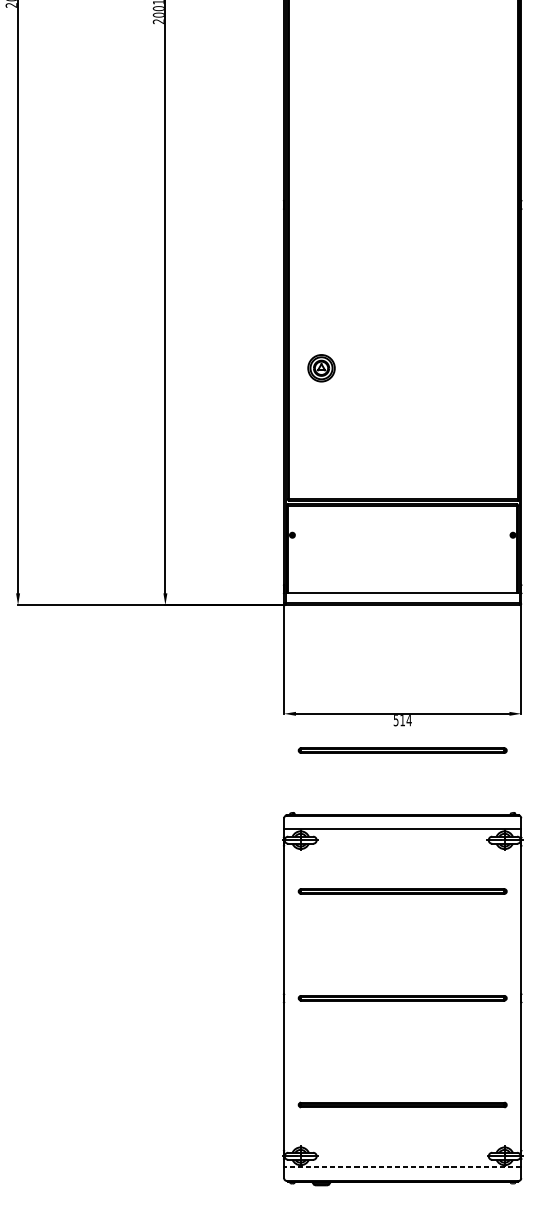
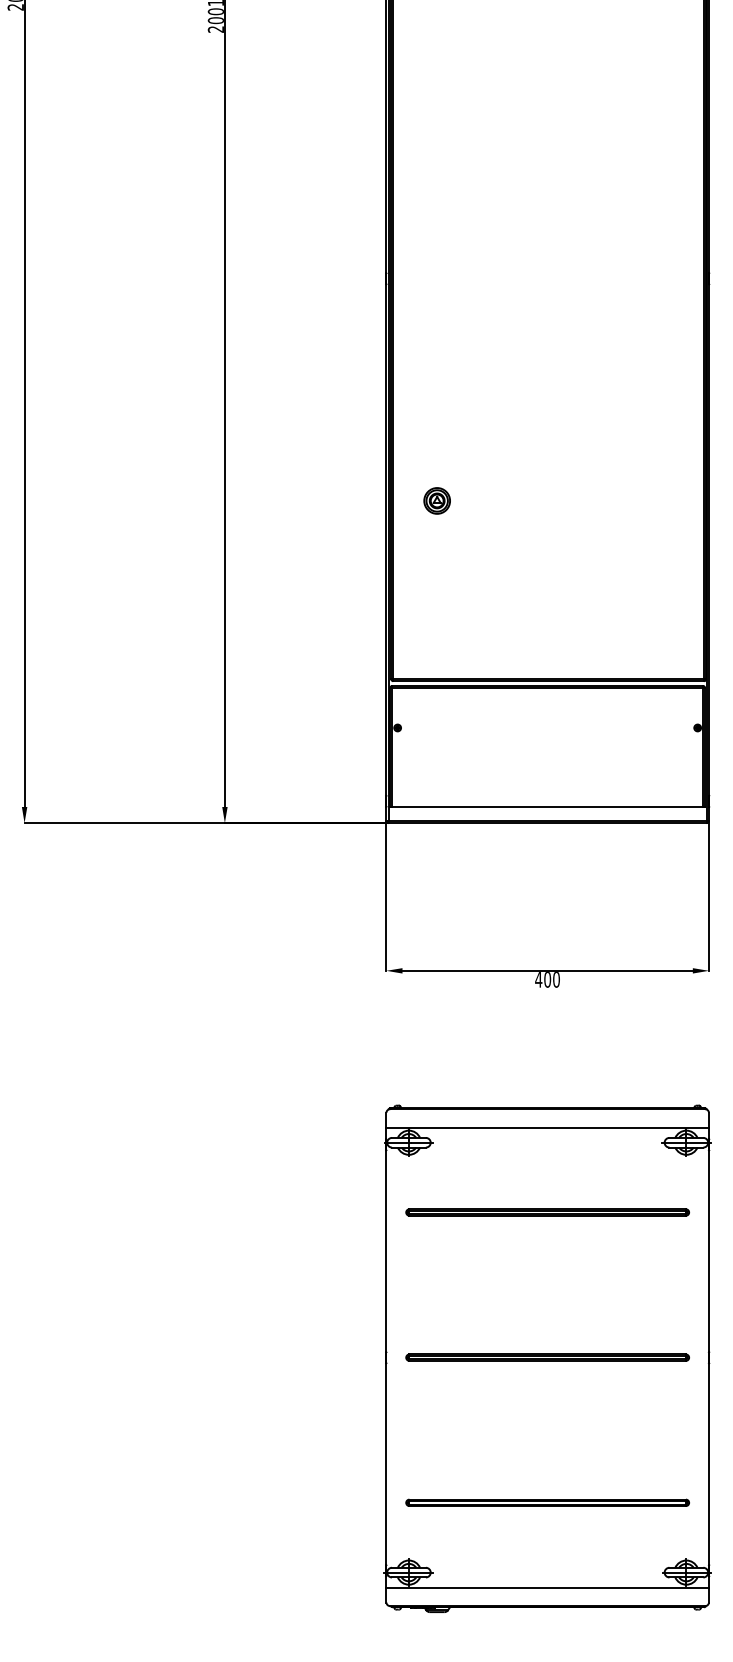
part: (320, 367) -> (436, 500), size x0.71
text: (402, 720) -> (547, 979), 514 -> 400
part: (402, 750) -> (547, 1020), removed
line: (402, 1167) -> (547, 1587), dashed -> solid

